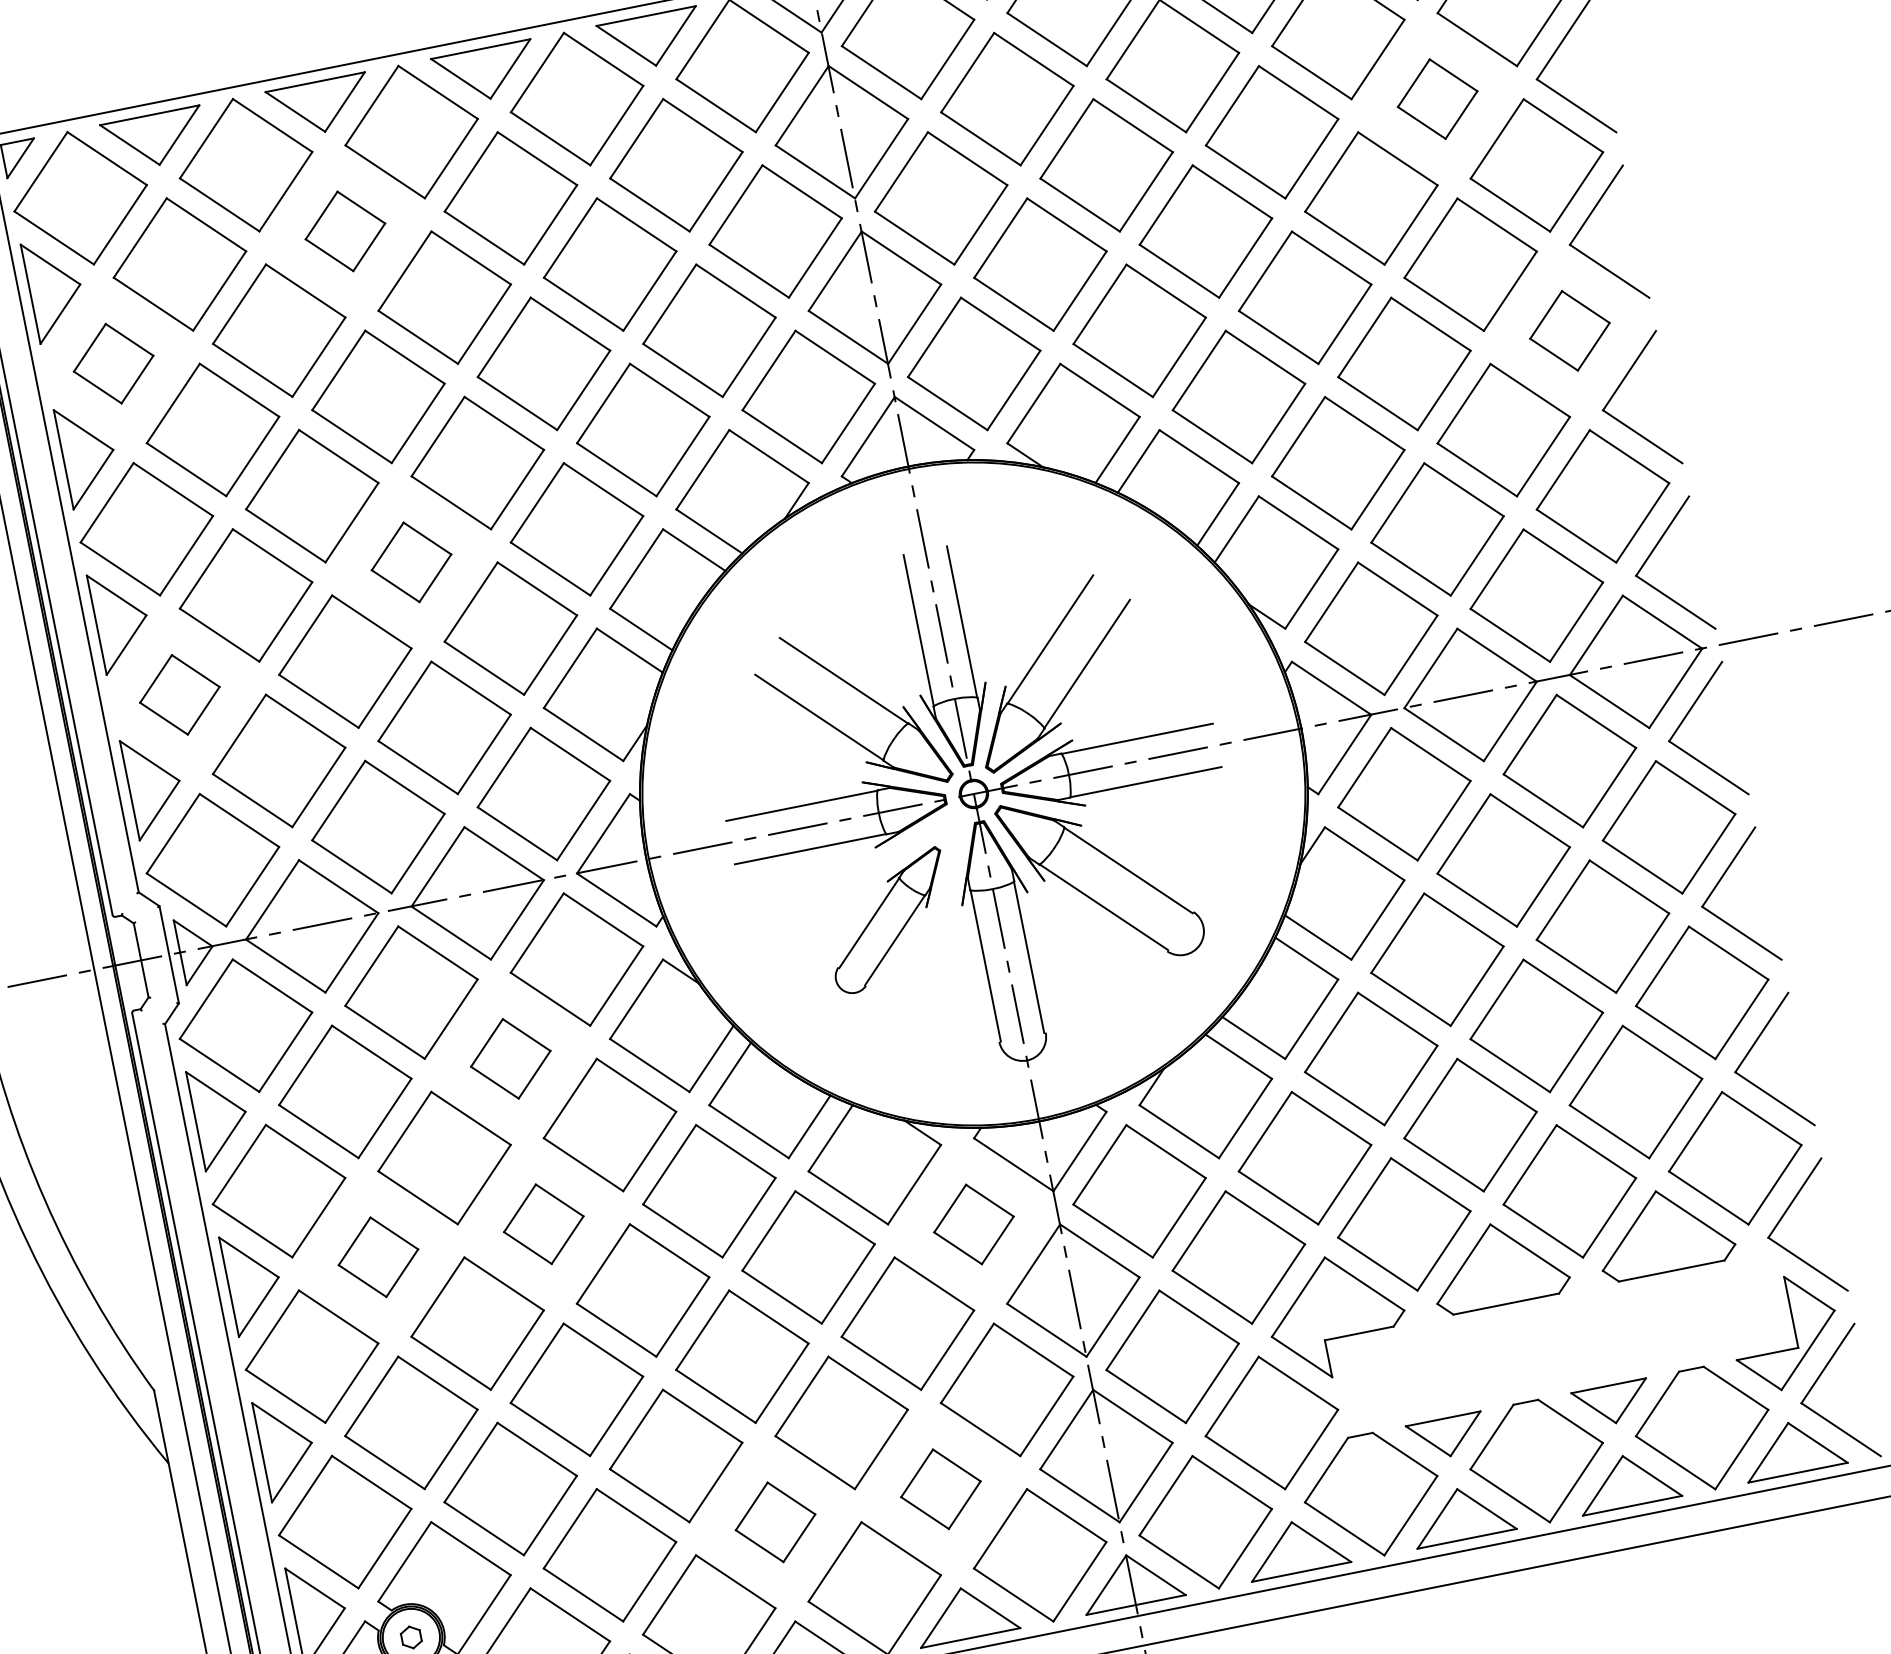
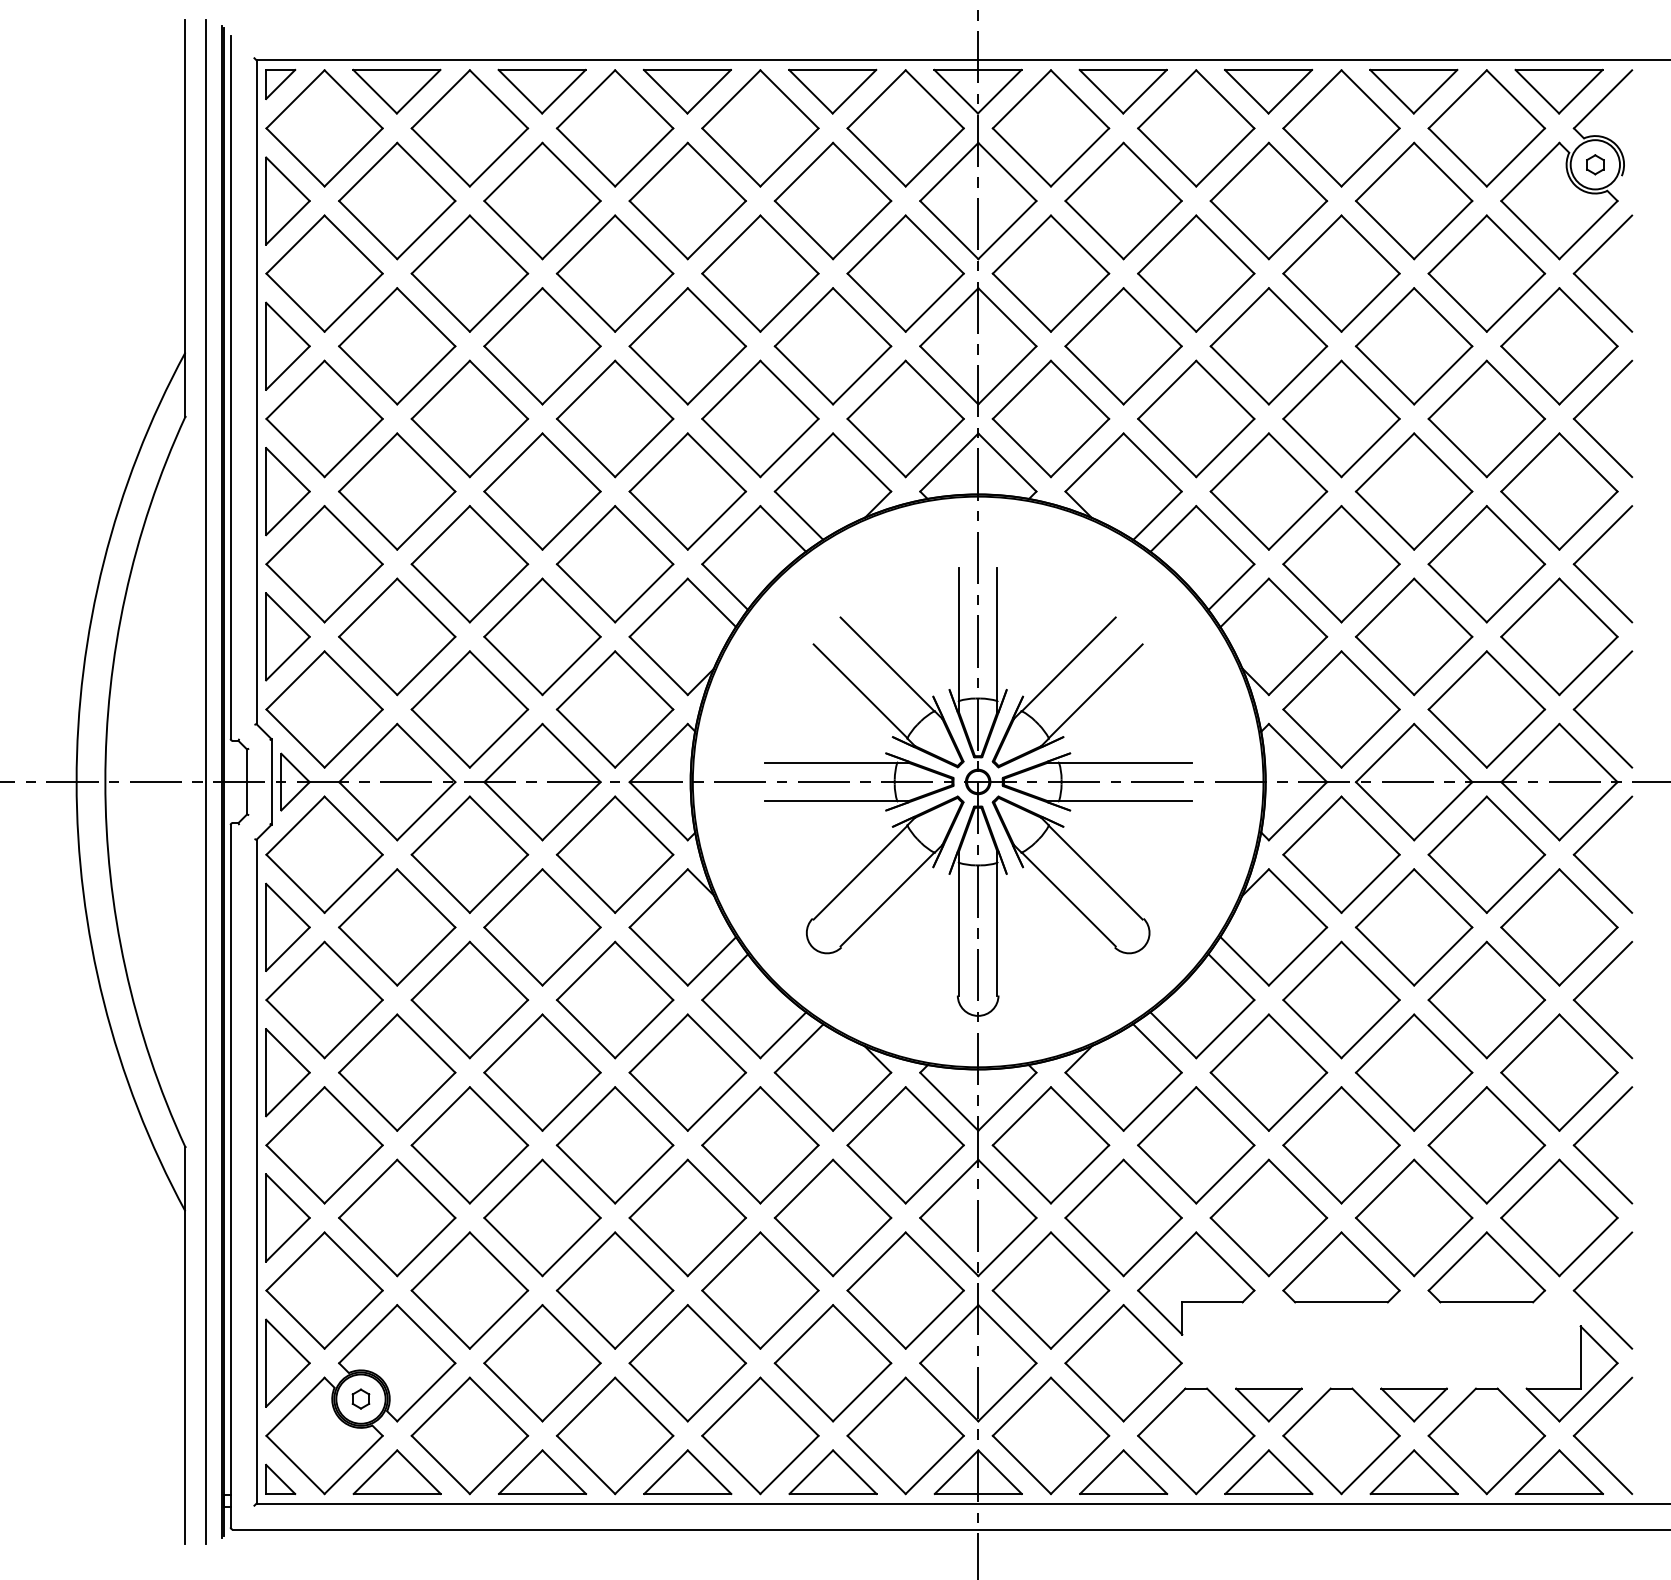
part: (1437, 99) -> (1486, 273), size x1.67
part: (345, 230) -> (542, 200), size x1.67
part: (1569, 330) -> (1559, 491), size x1.67
part: (113, 363) -> (324, 273), size x1.67
part: (411, 562) -> (542, 491), size x1.67
part: (179, 695) -> (324, 564), size x1.67
part: (889, 920) -> (885, 874), size x1.43
part: (510, 1058) -> (542, 927), size x1.67
part: (543, 1224) -> (542, 1072), size x1.67
part: (973, 1224) -> (905, 1145), size x1.67
part: (378, 1257) -> (397, 1072), size x1.67
part: (940, 1489) -> (832, 1363), size x1.67
part: (775, 1522) -> (687, 1363), size x1.67

